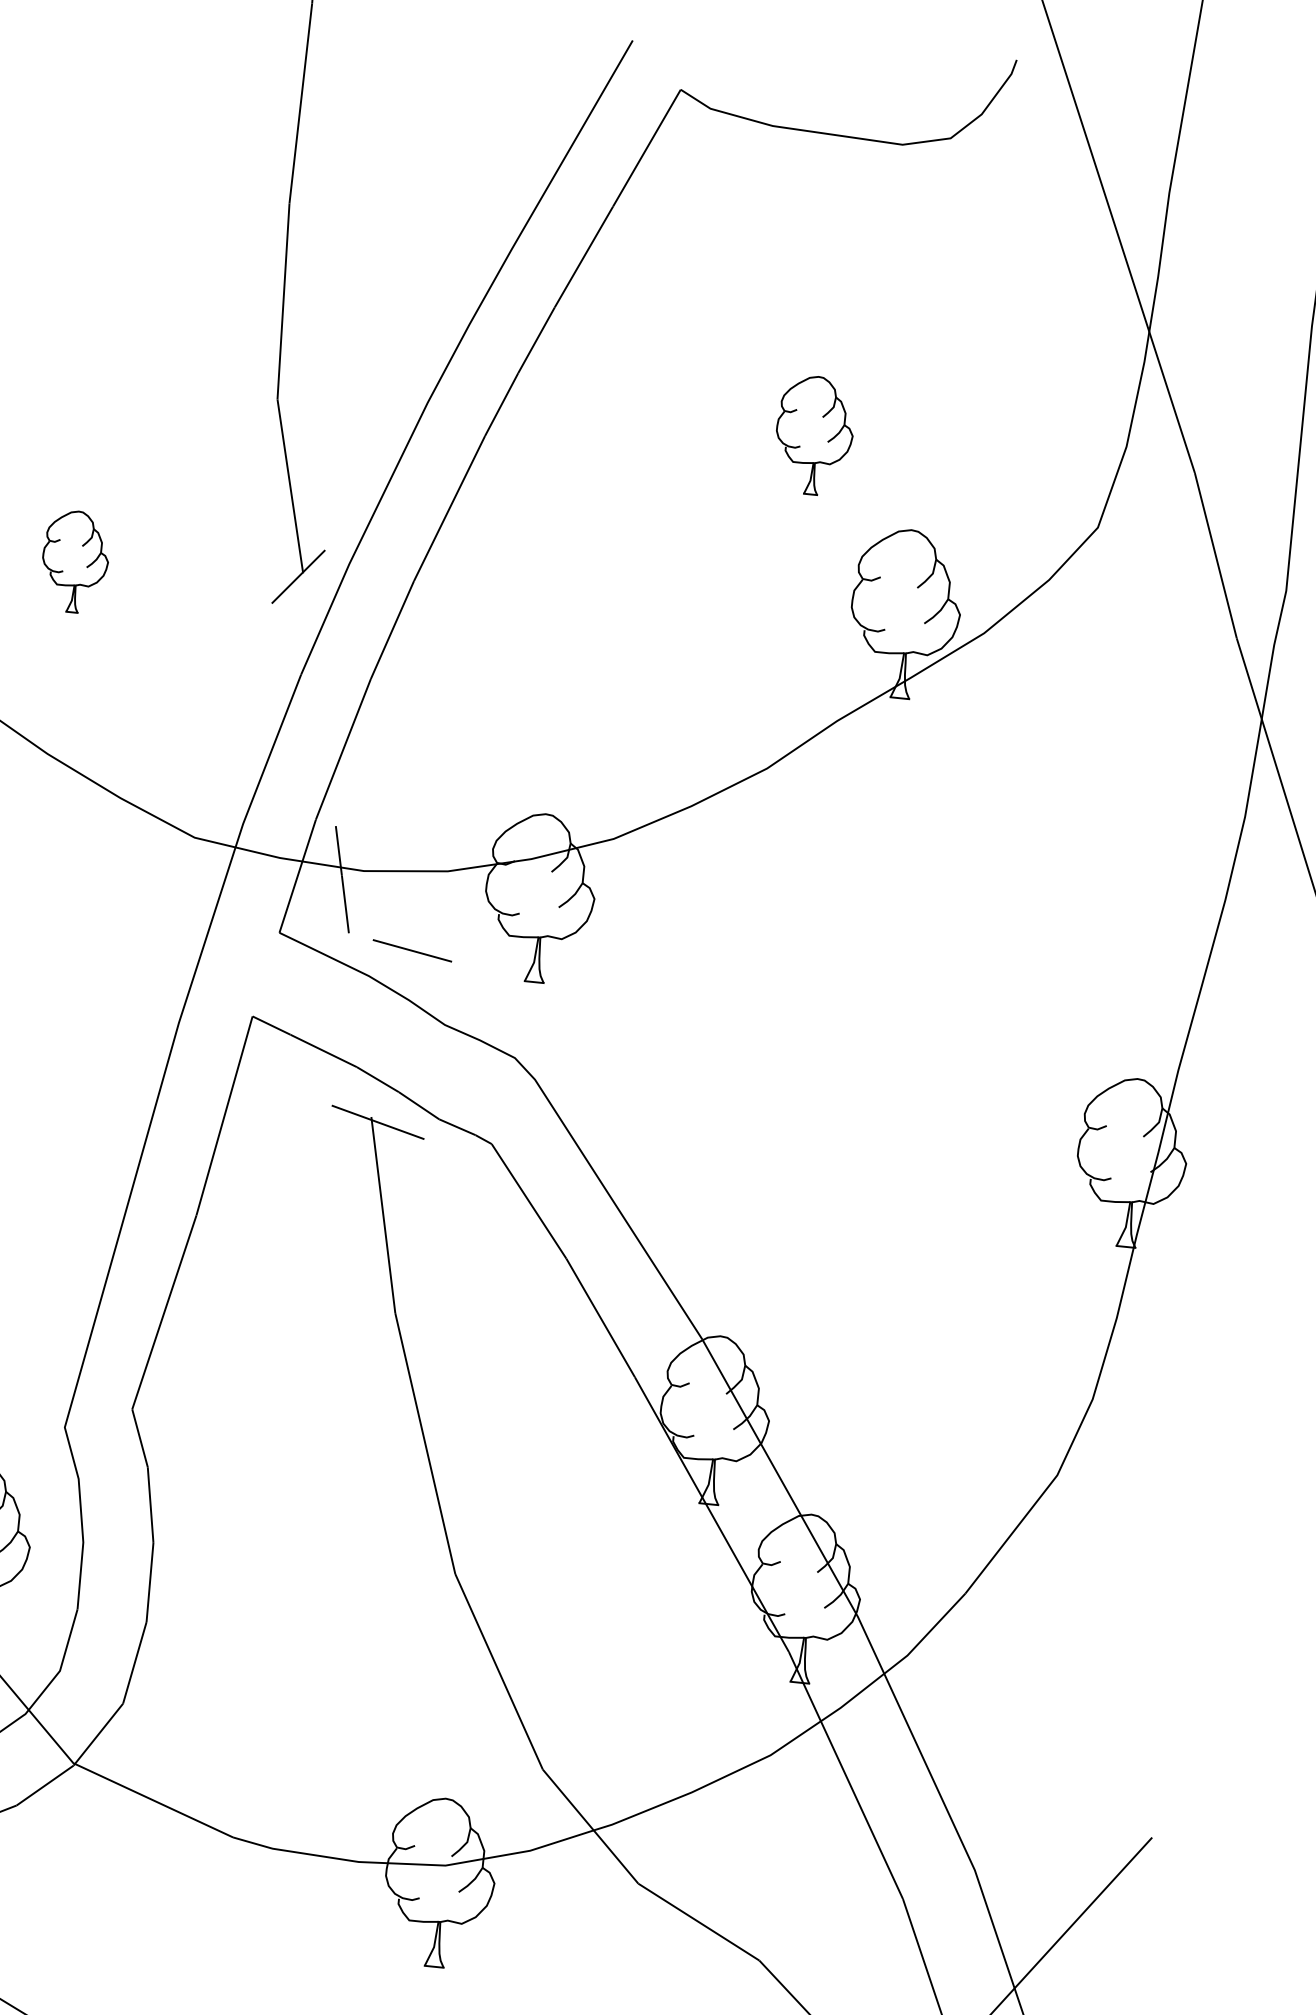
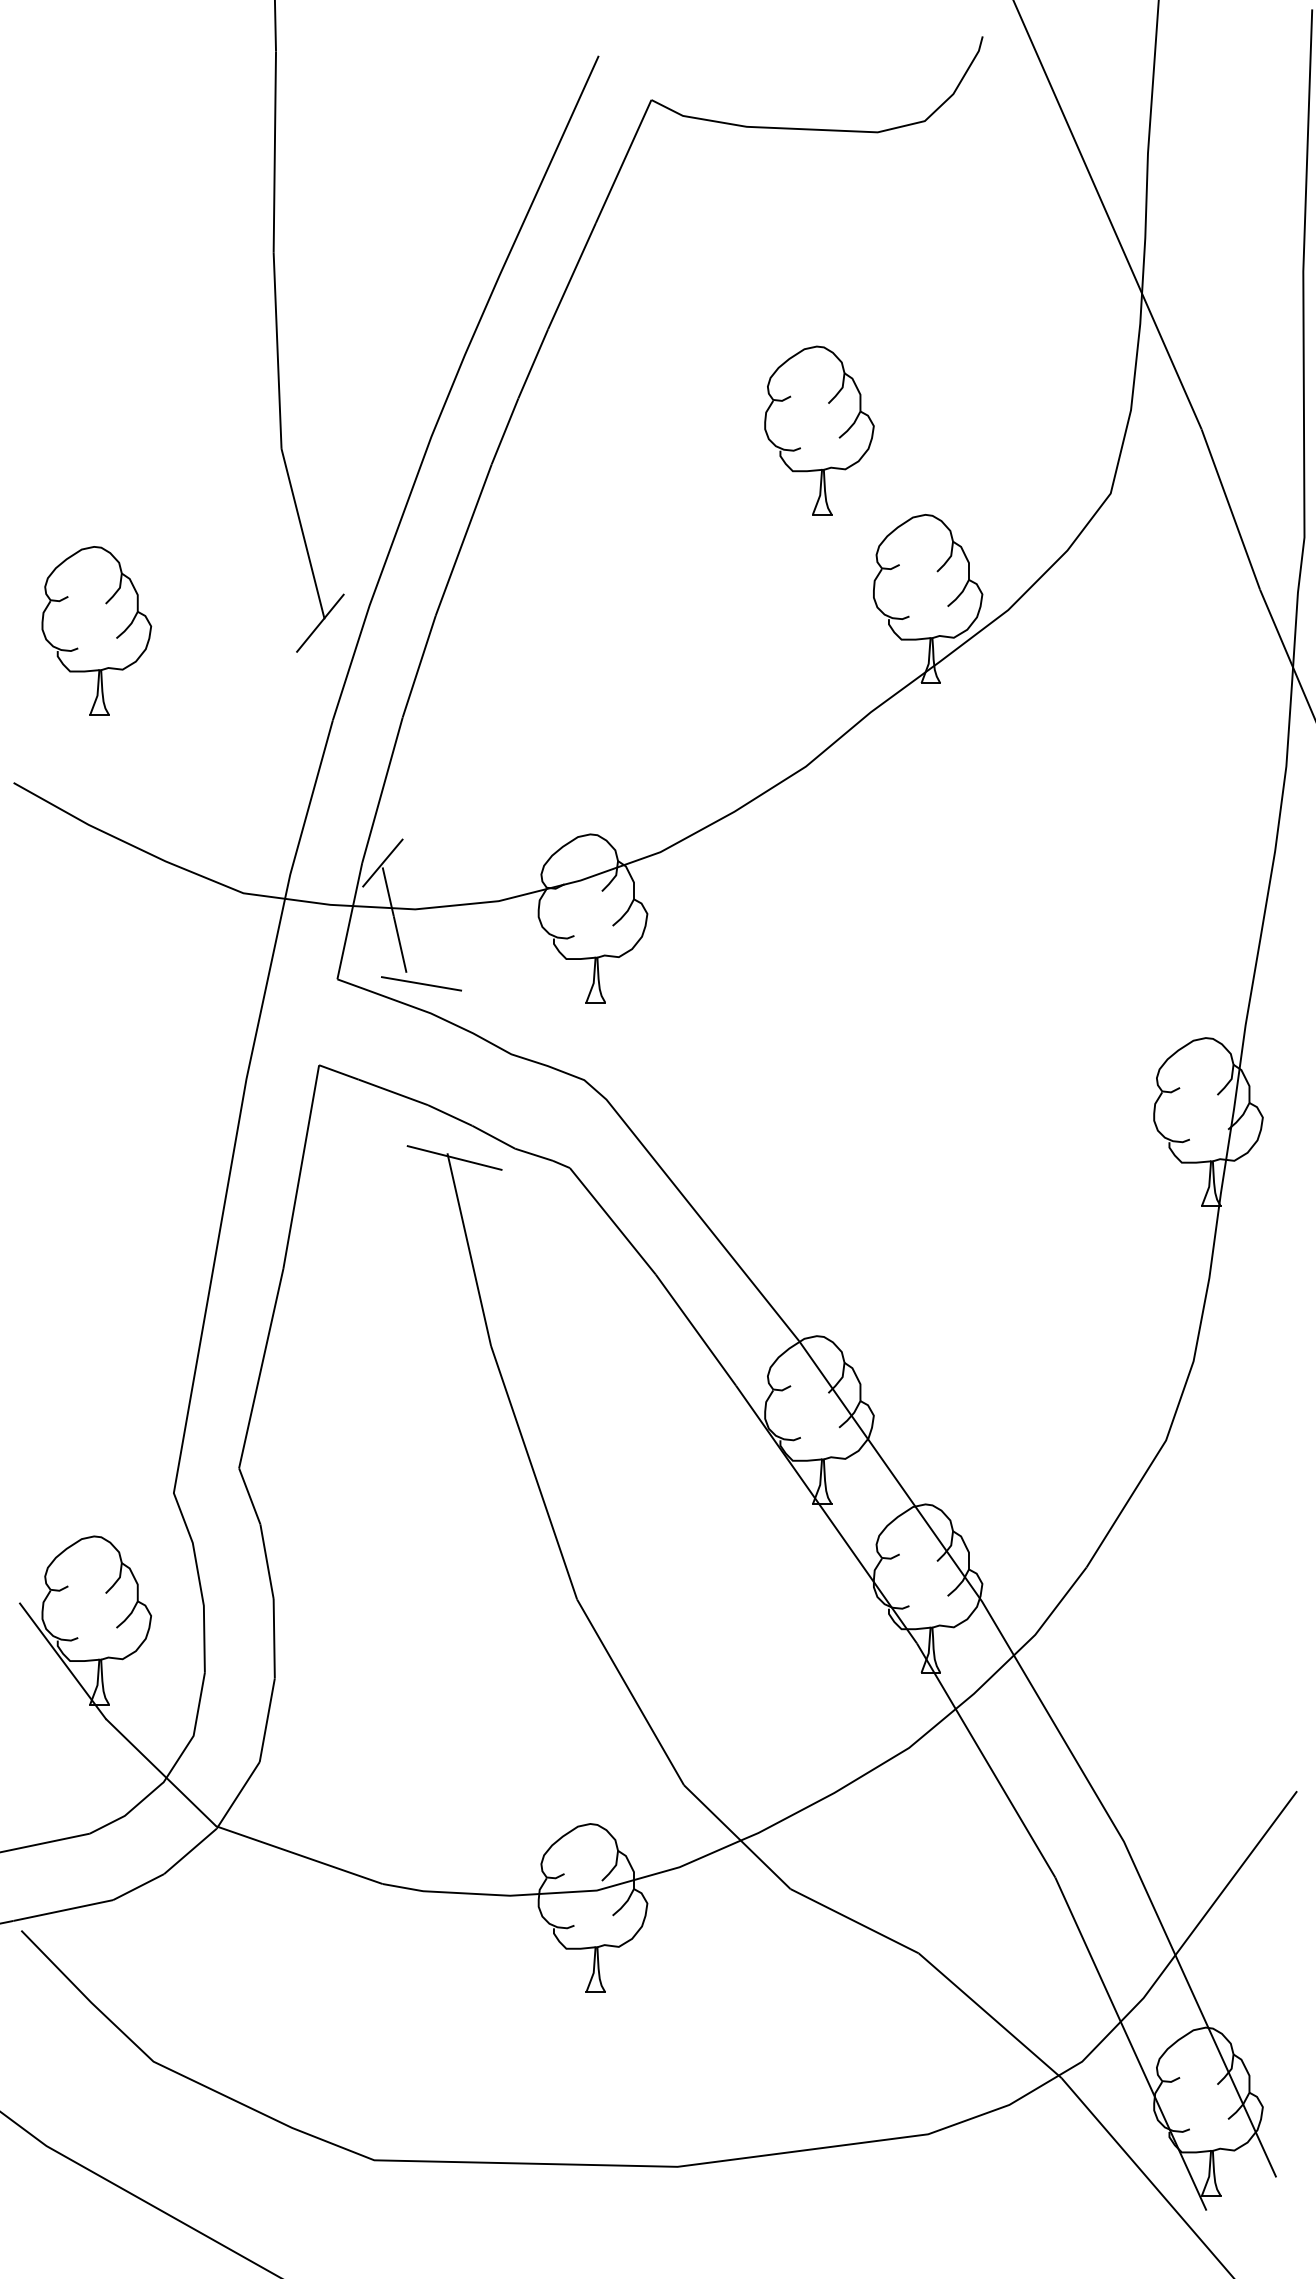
part: (814, 435) -> (819, 430), size x1.43
part: (75, 561) -> (96, 630), size x1.67
line: (336, 821) -> (382, 862), added
line: (412, 950) -> (421, 983), moved

